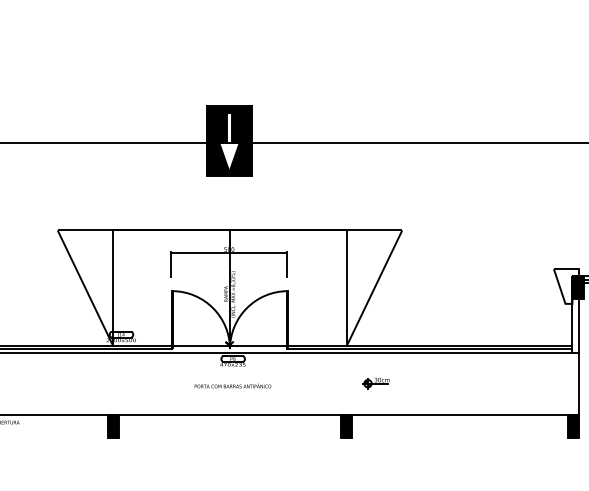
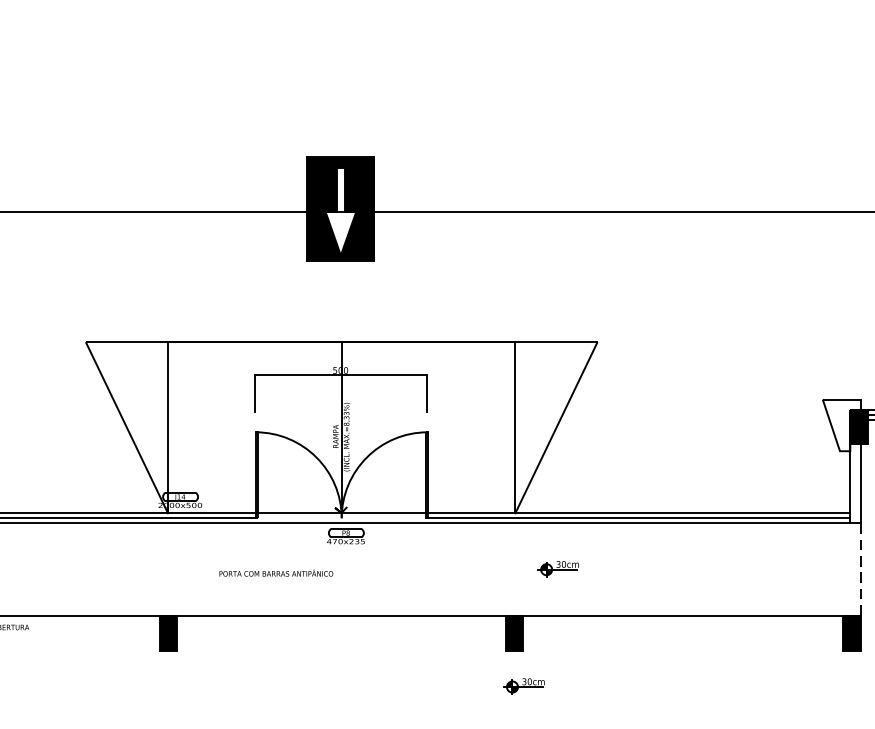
line: (579, 384) -> (860, 570), solid -> dashed
text: (232, 385) -> (275, 572), moved
part: (352, 462) -> (523, 686), added

